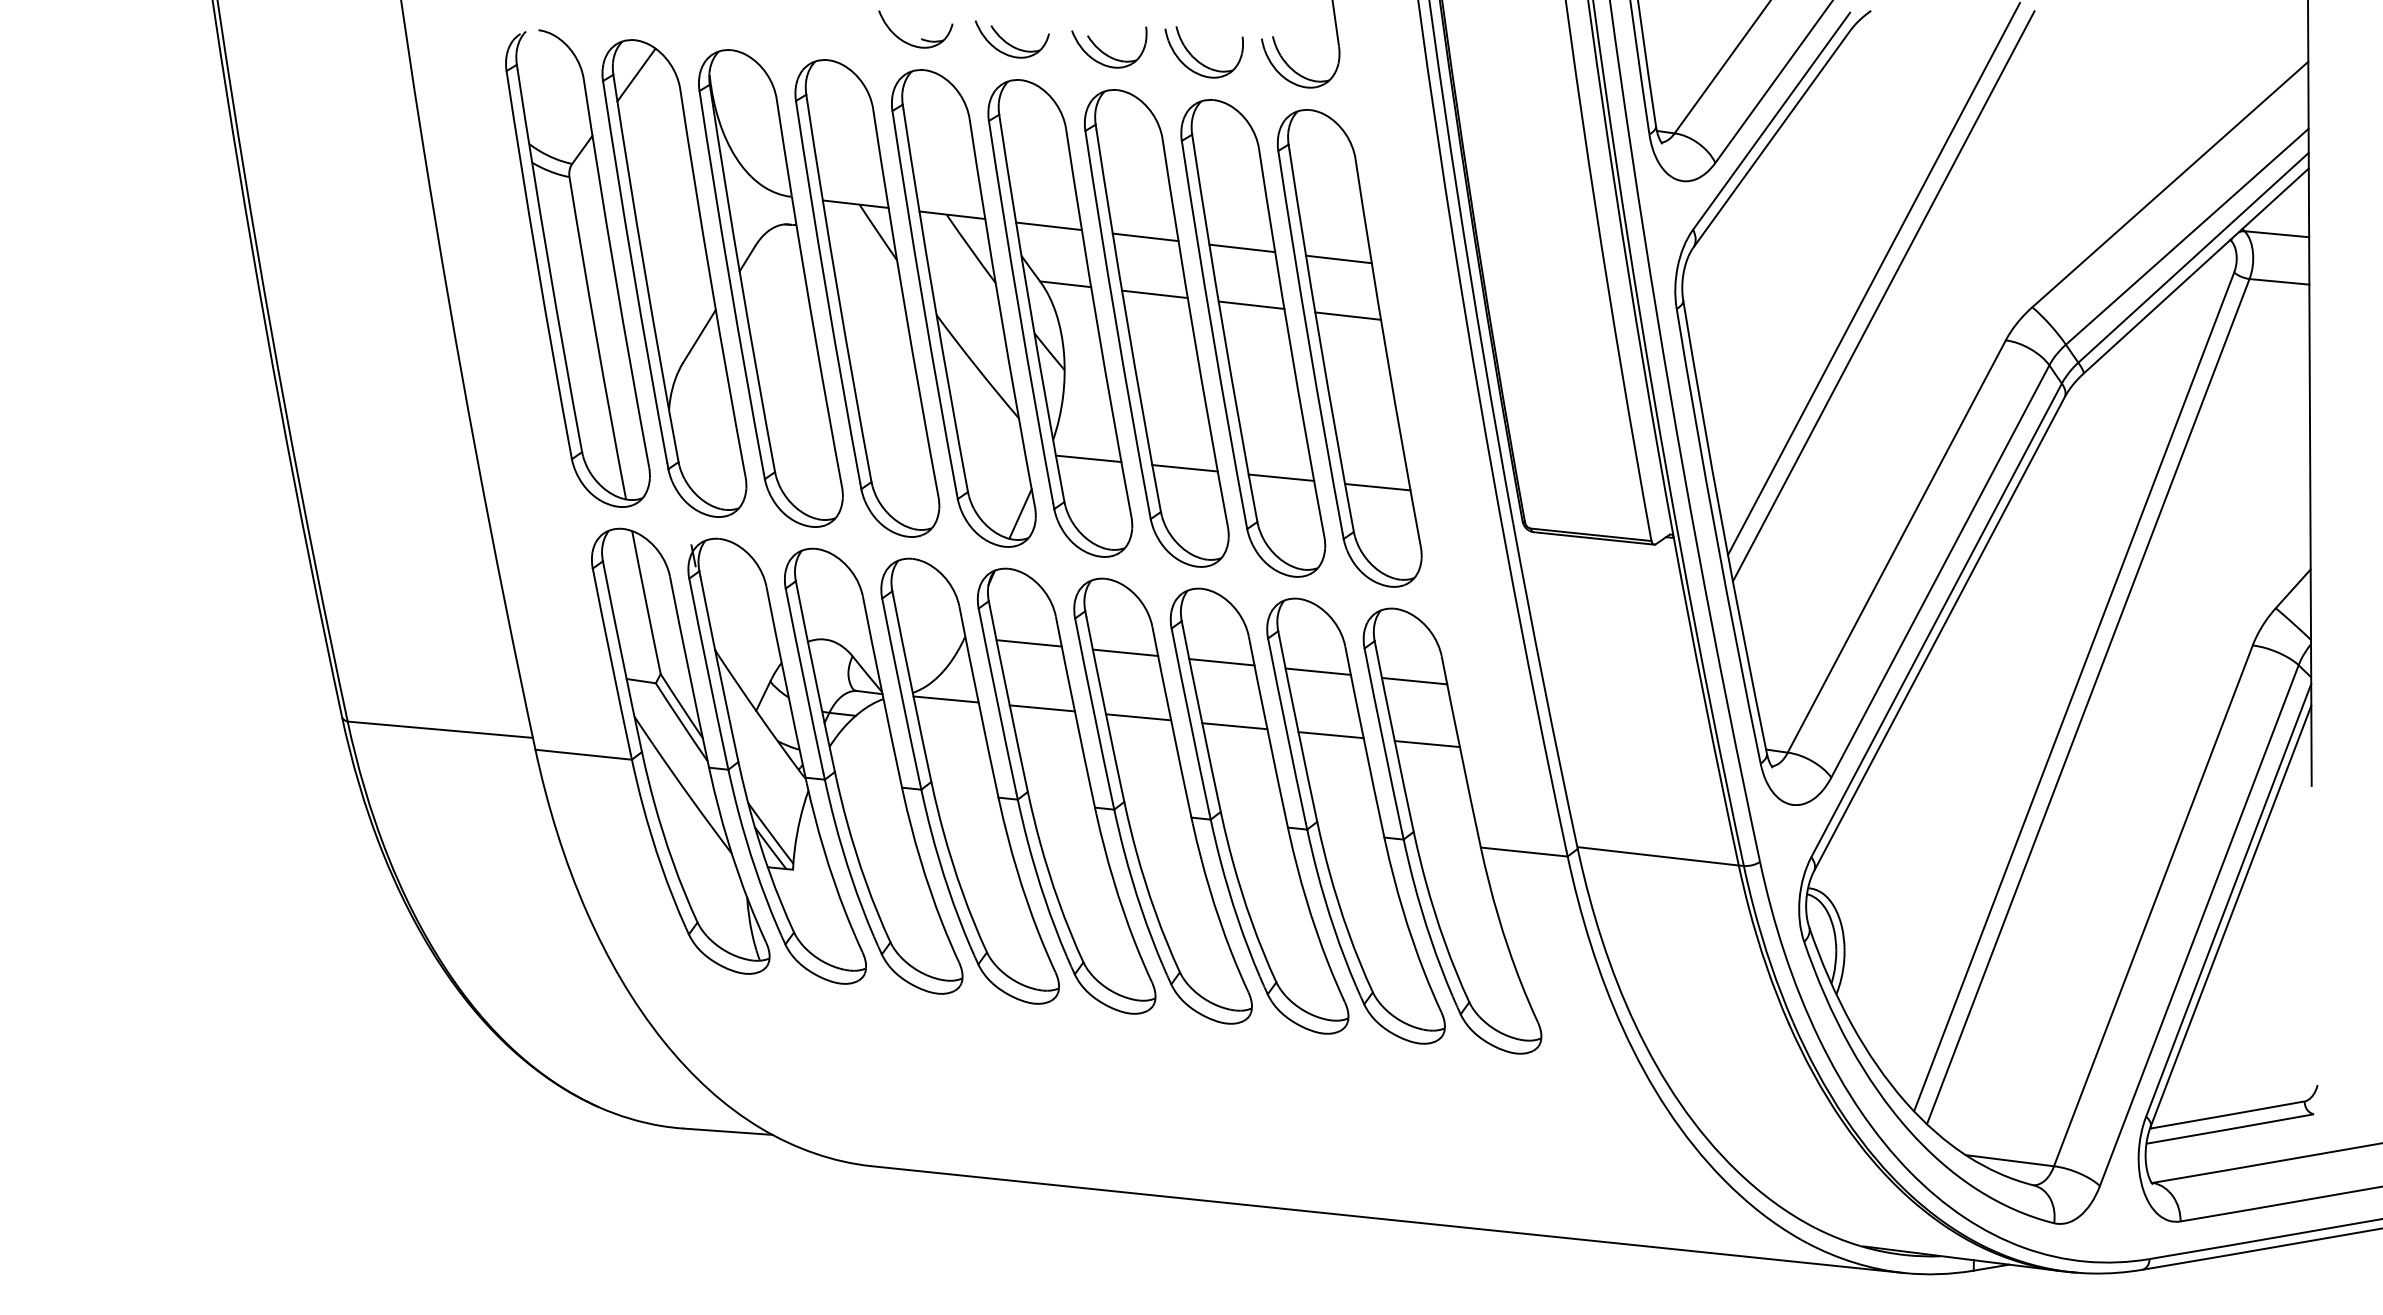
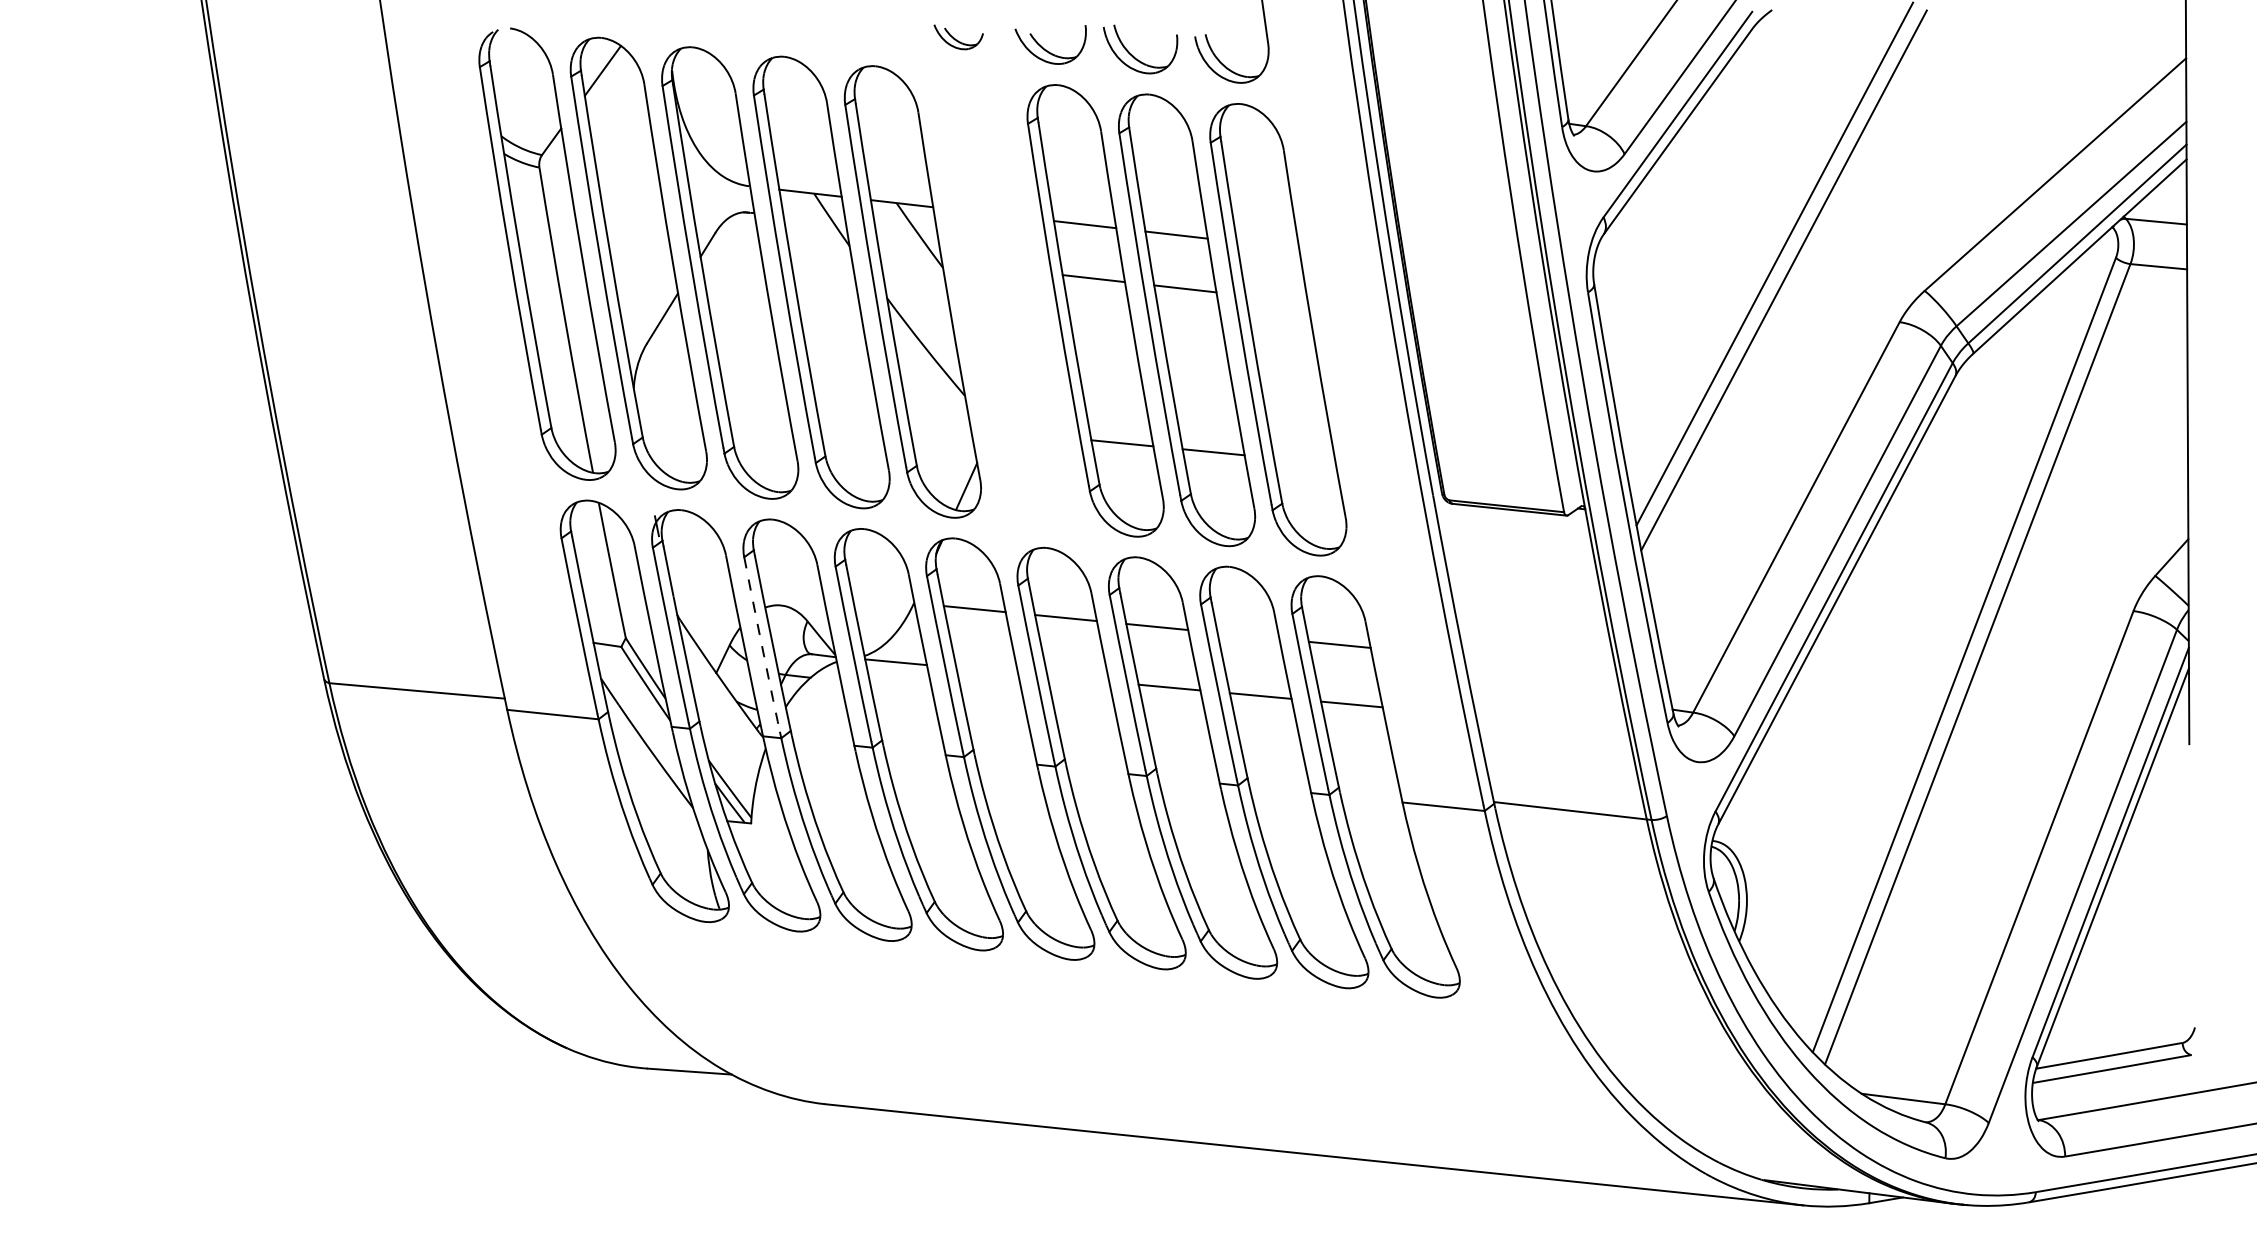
part: (921, 38) -> (872, 36), removed
part: (1011, 39) -> (958, 37), size x0.7
line: (1338, 259) -> (1267, 245), removed
line: (1348, 315) -> (1277, 298), removed
part: (1060, 318) -> (1004, 301), removed
line: (1377, 486) -> (1304, 460), removed
line: (1317, 671) -> (1247, 635), removed
arc: (804, 681) -> (762, 645), solid -> dashed
line: (1041, 708) -> (986, 670), removed
line: (1138, 717) -> (1078, 679), removed

